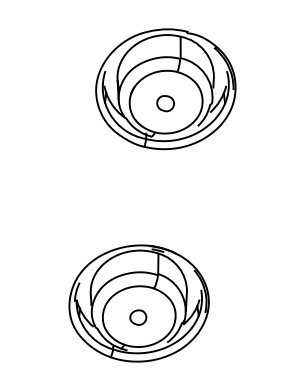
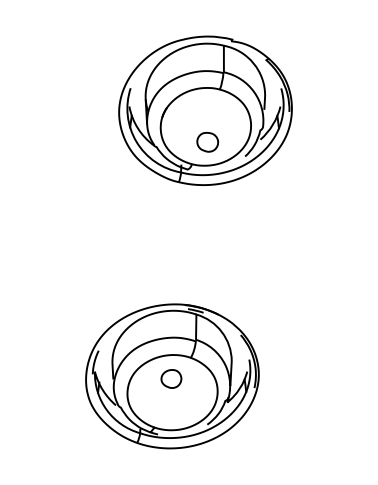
part: (165, 103) -> (207, 142), moved
part: (138, 317) -> (171, 378), moved

